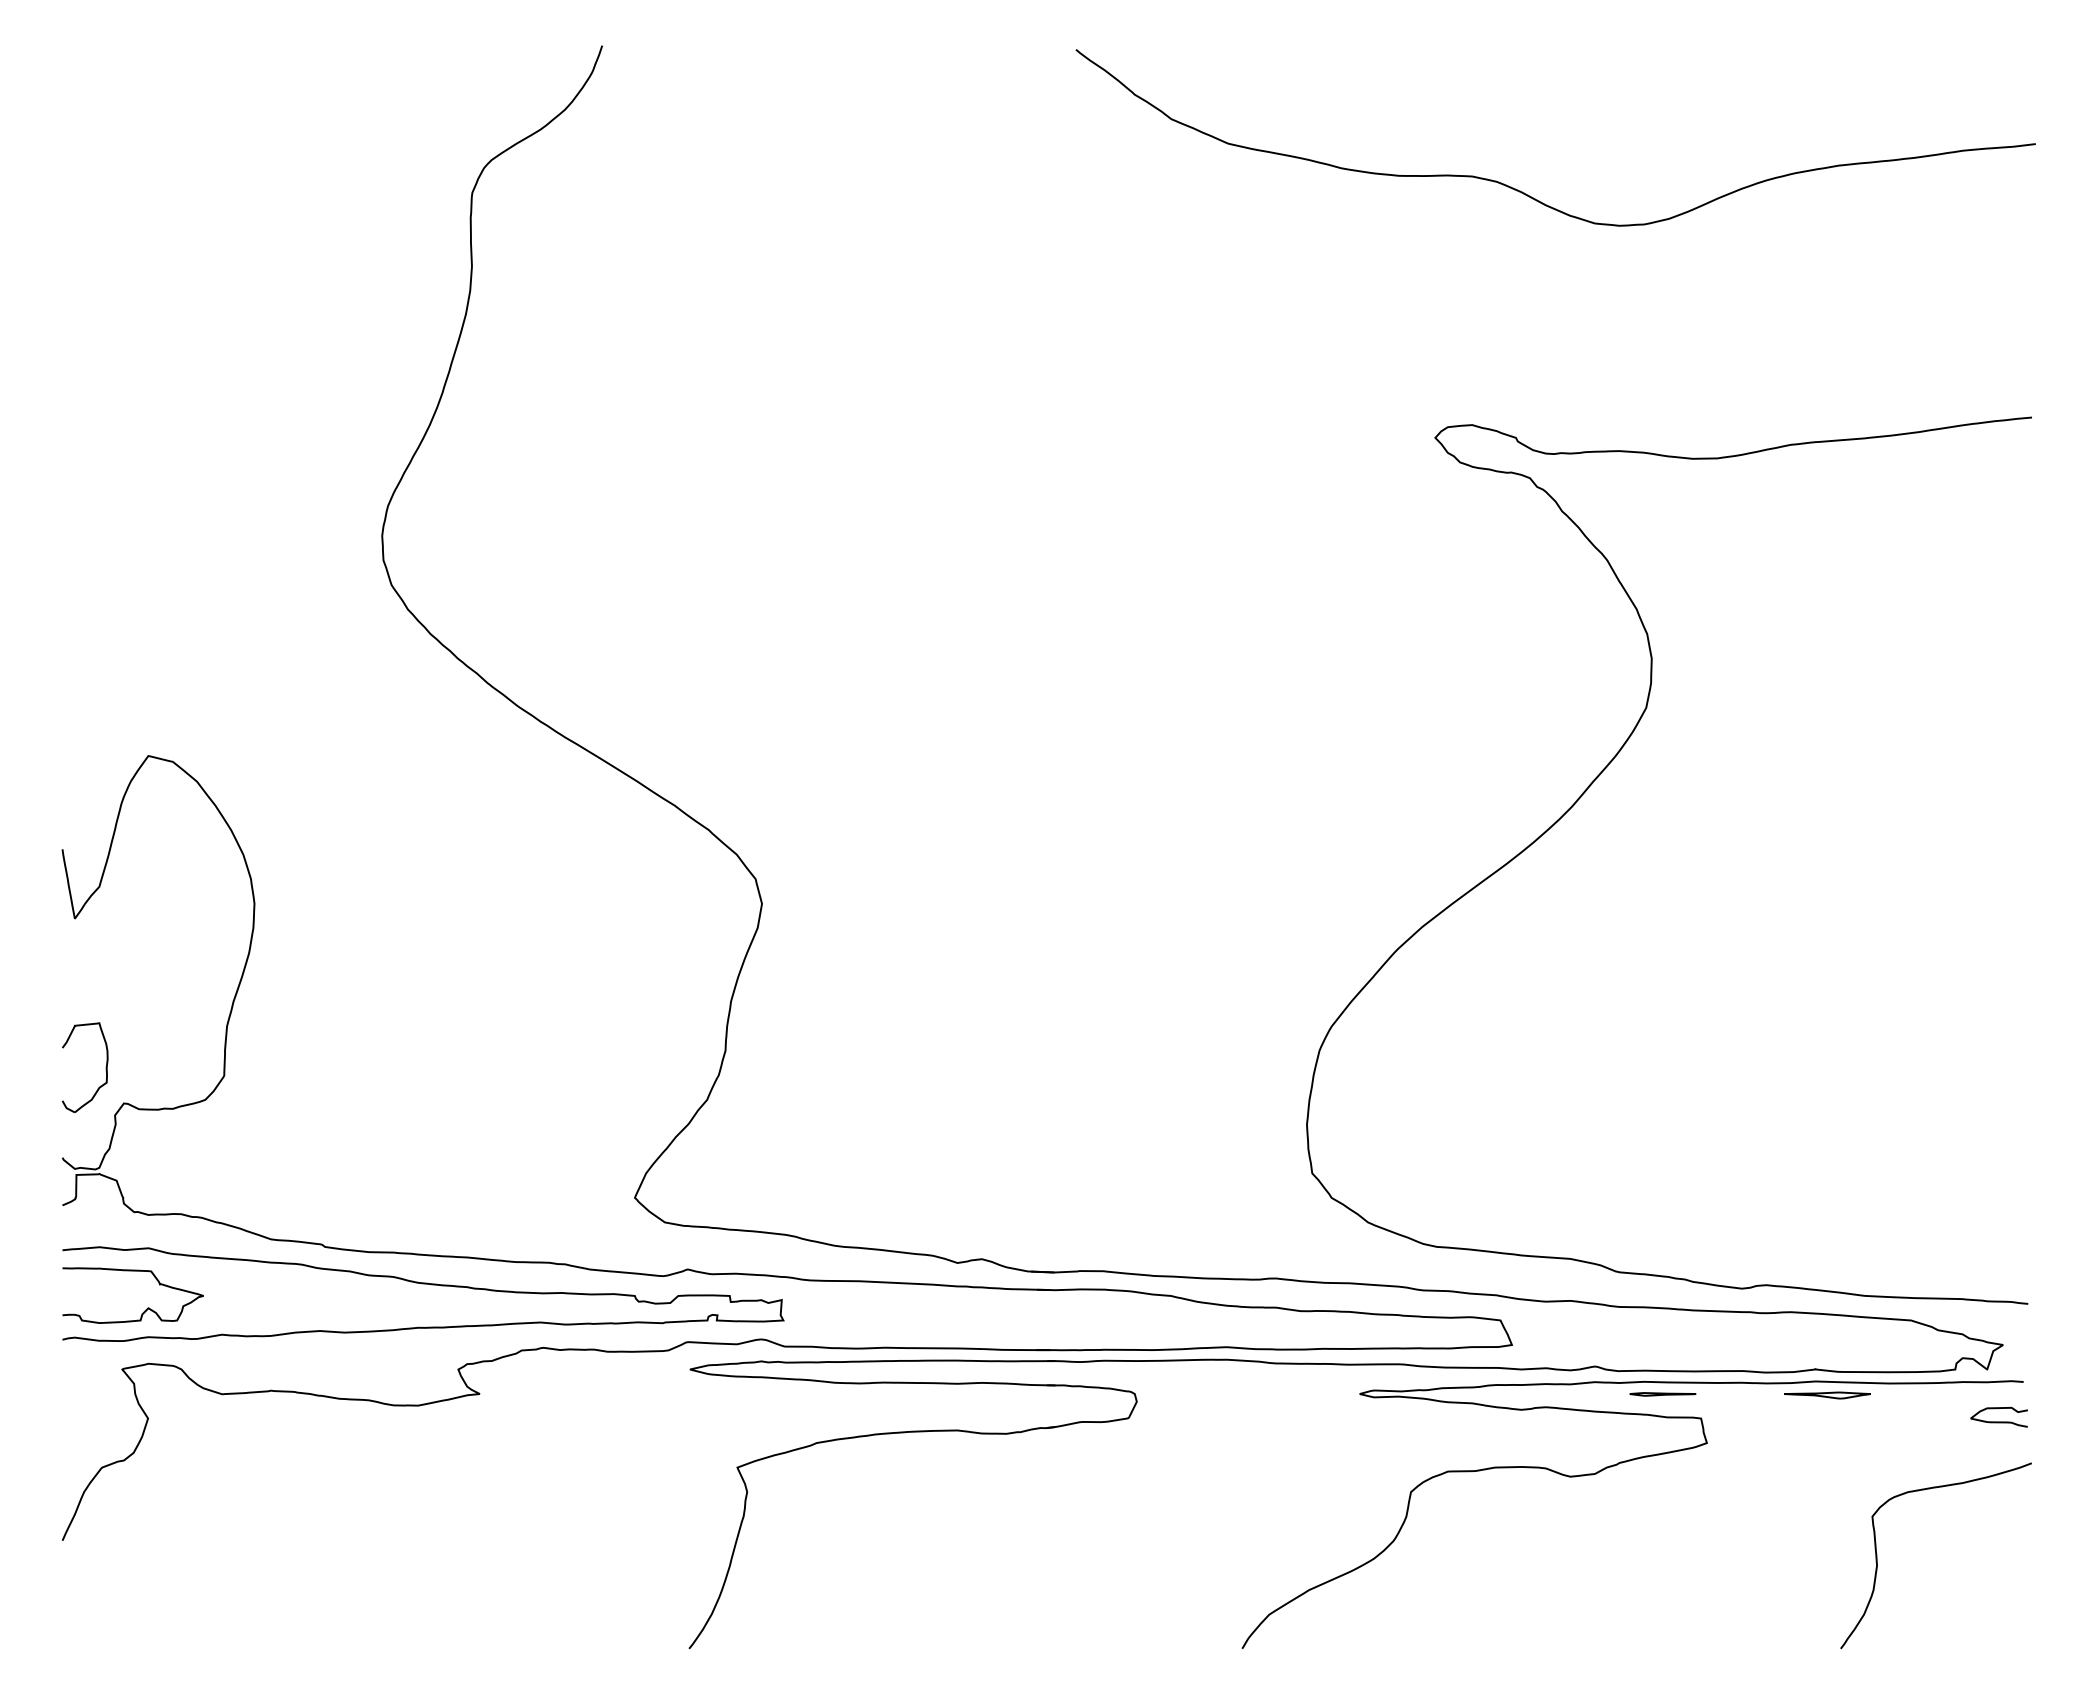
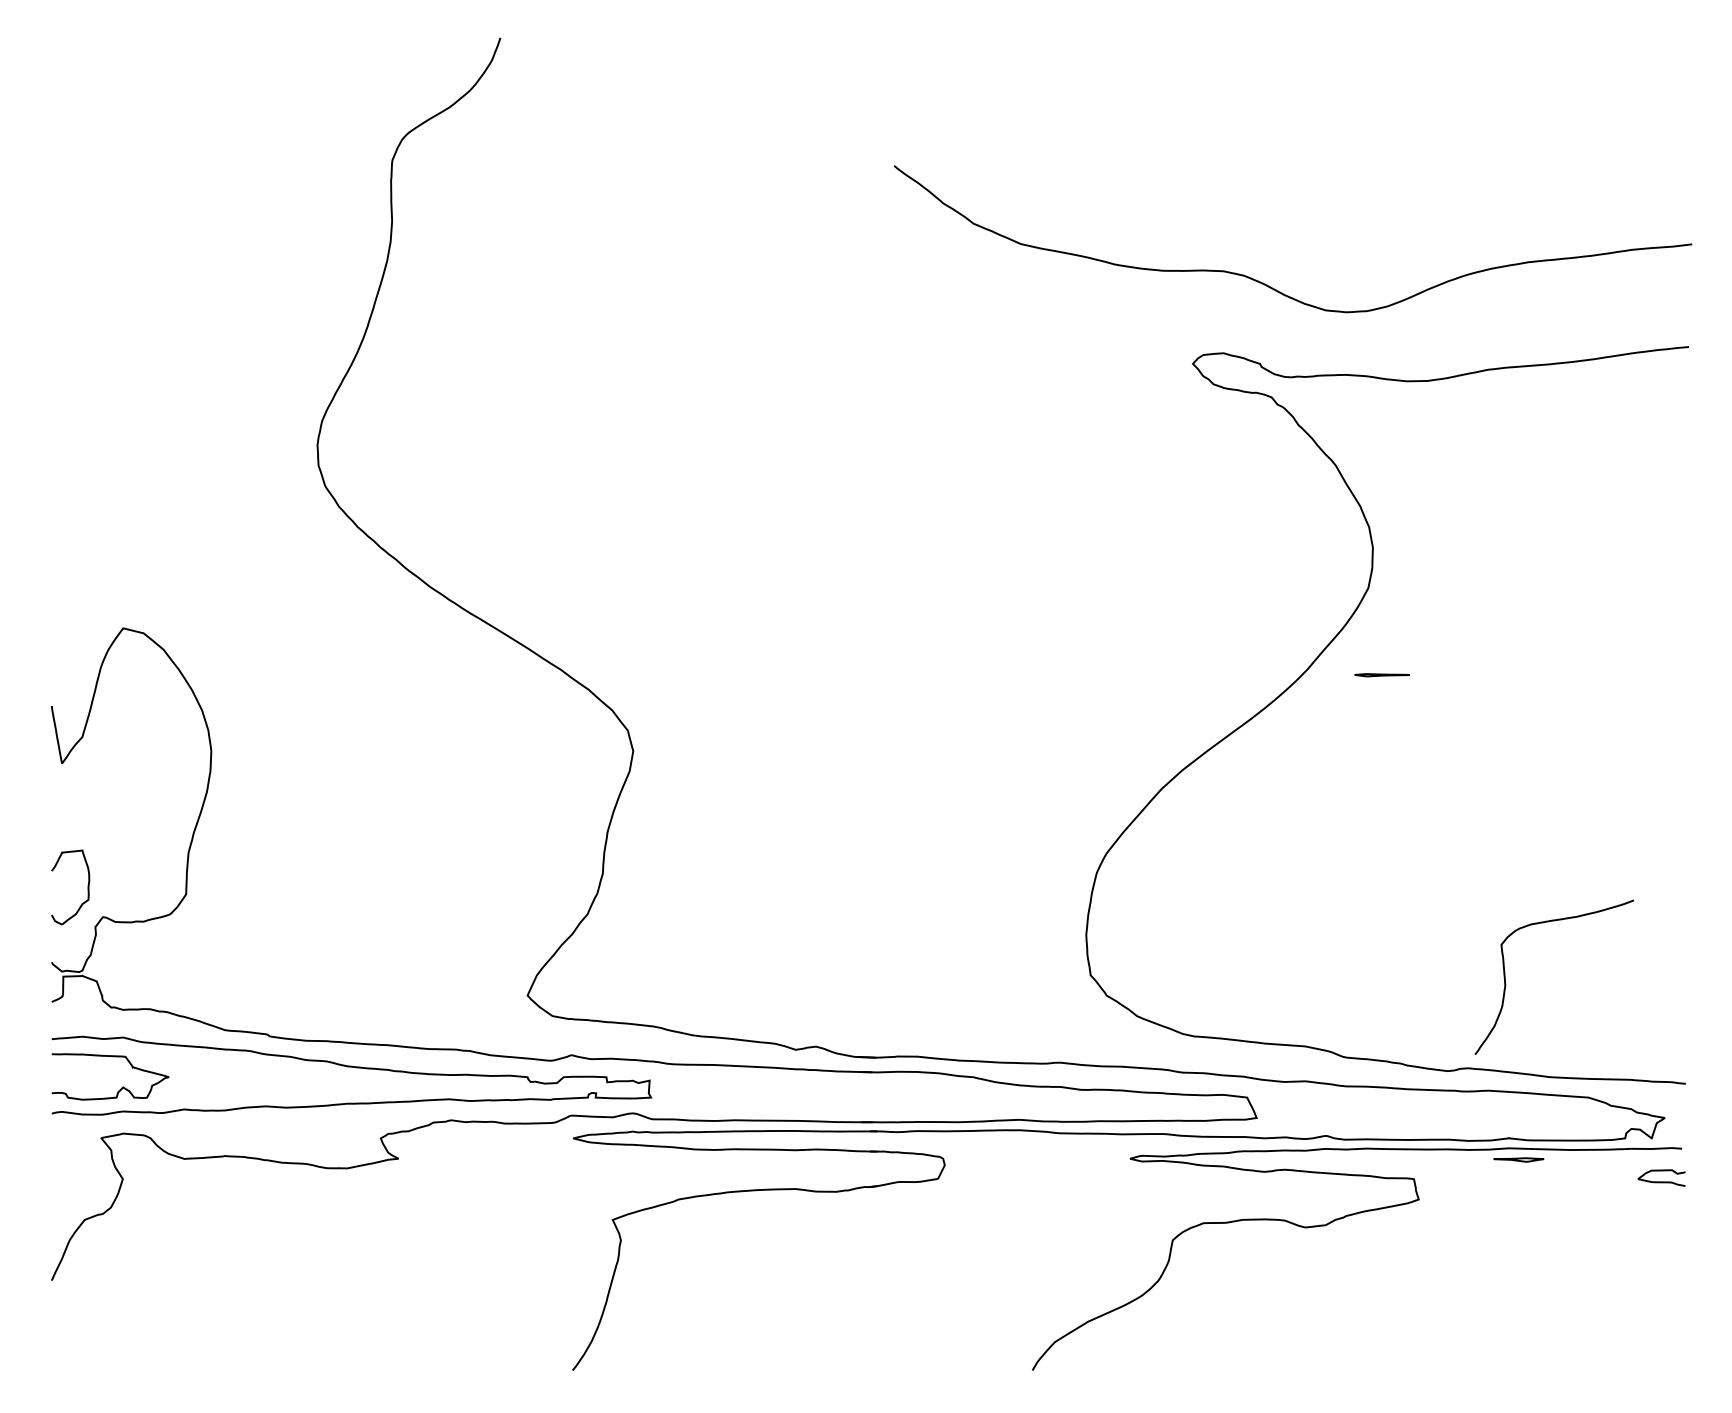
curve: (1526, 193) -> (1268, 285), moved
line: (1662, 1394) -> (1381, 675), moved
part: (1827, 1395) -> (1518, 1159), size x0.7
curve: (1877, 1555) -> (1505, 977), moved

